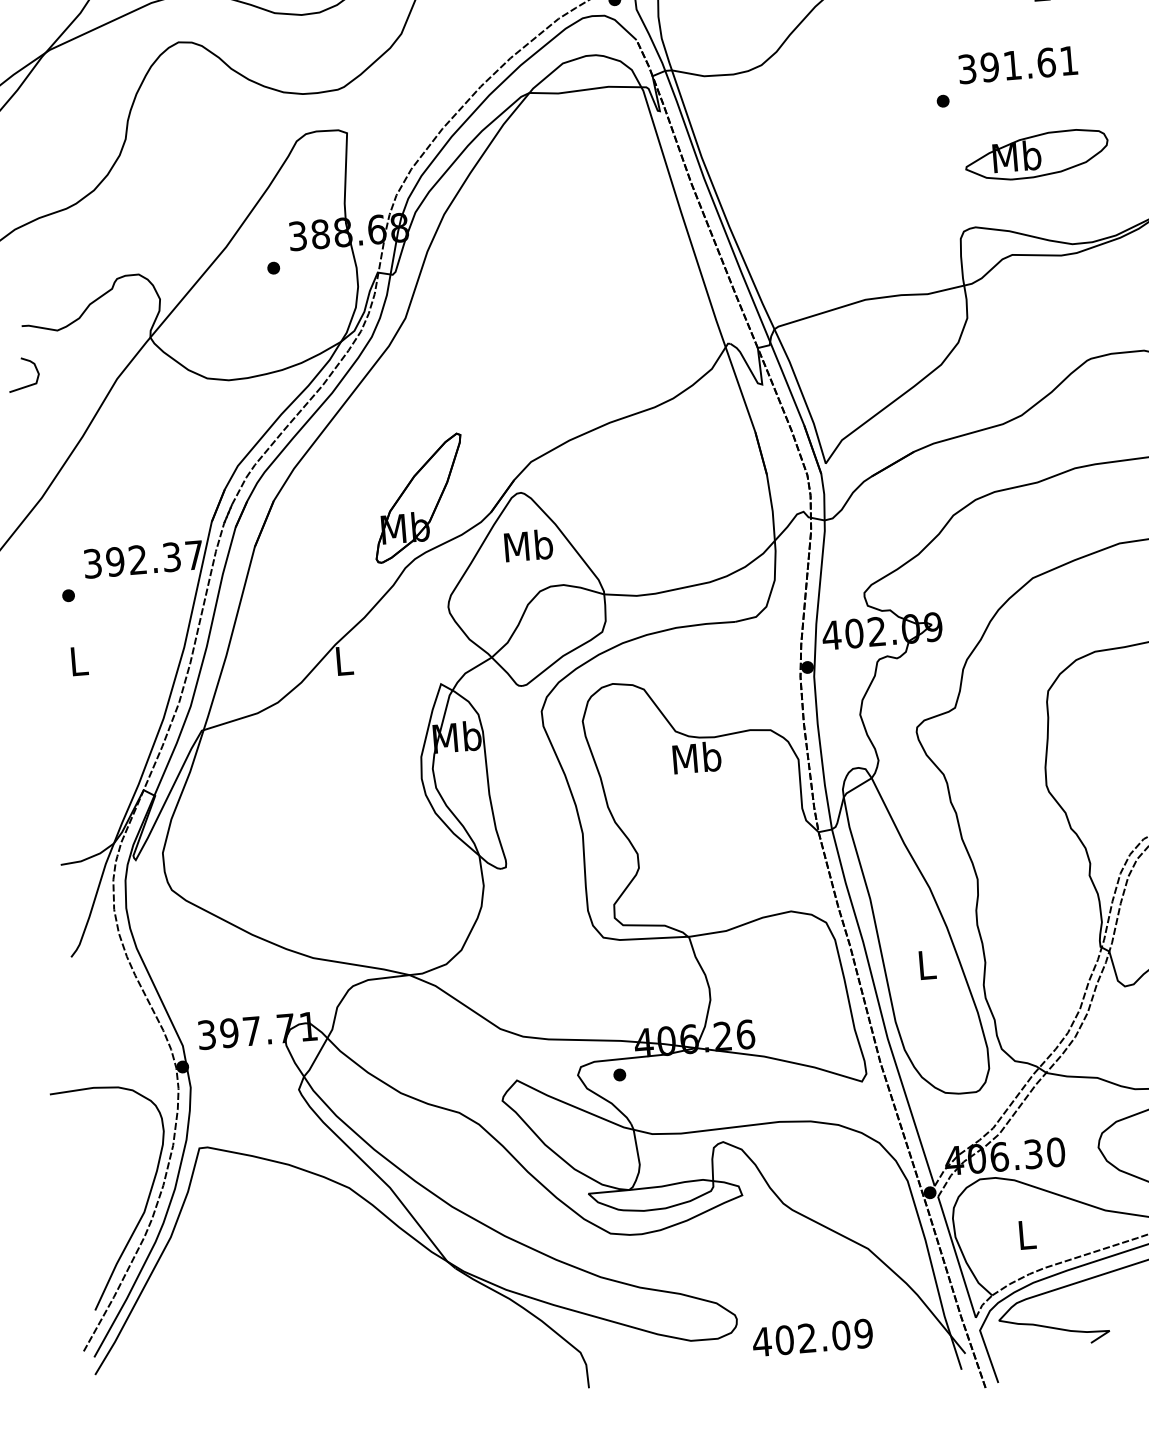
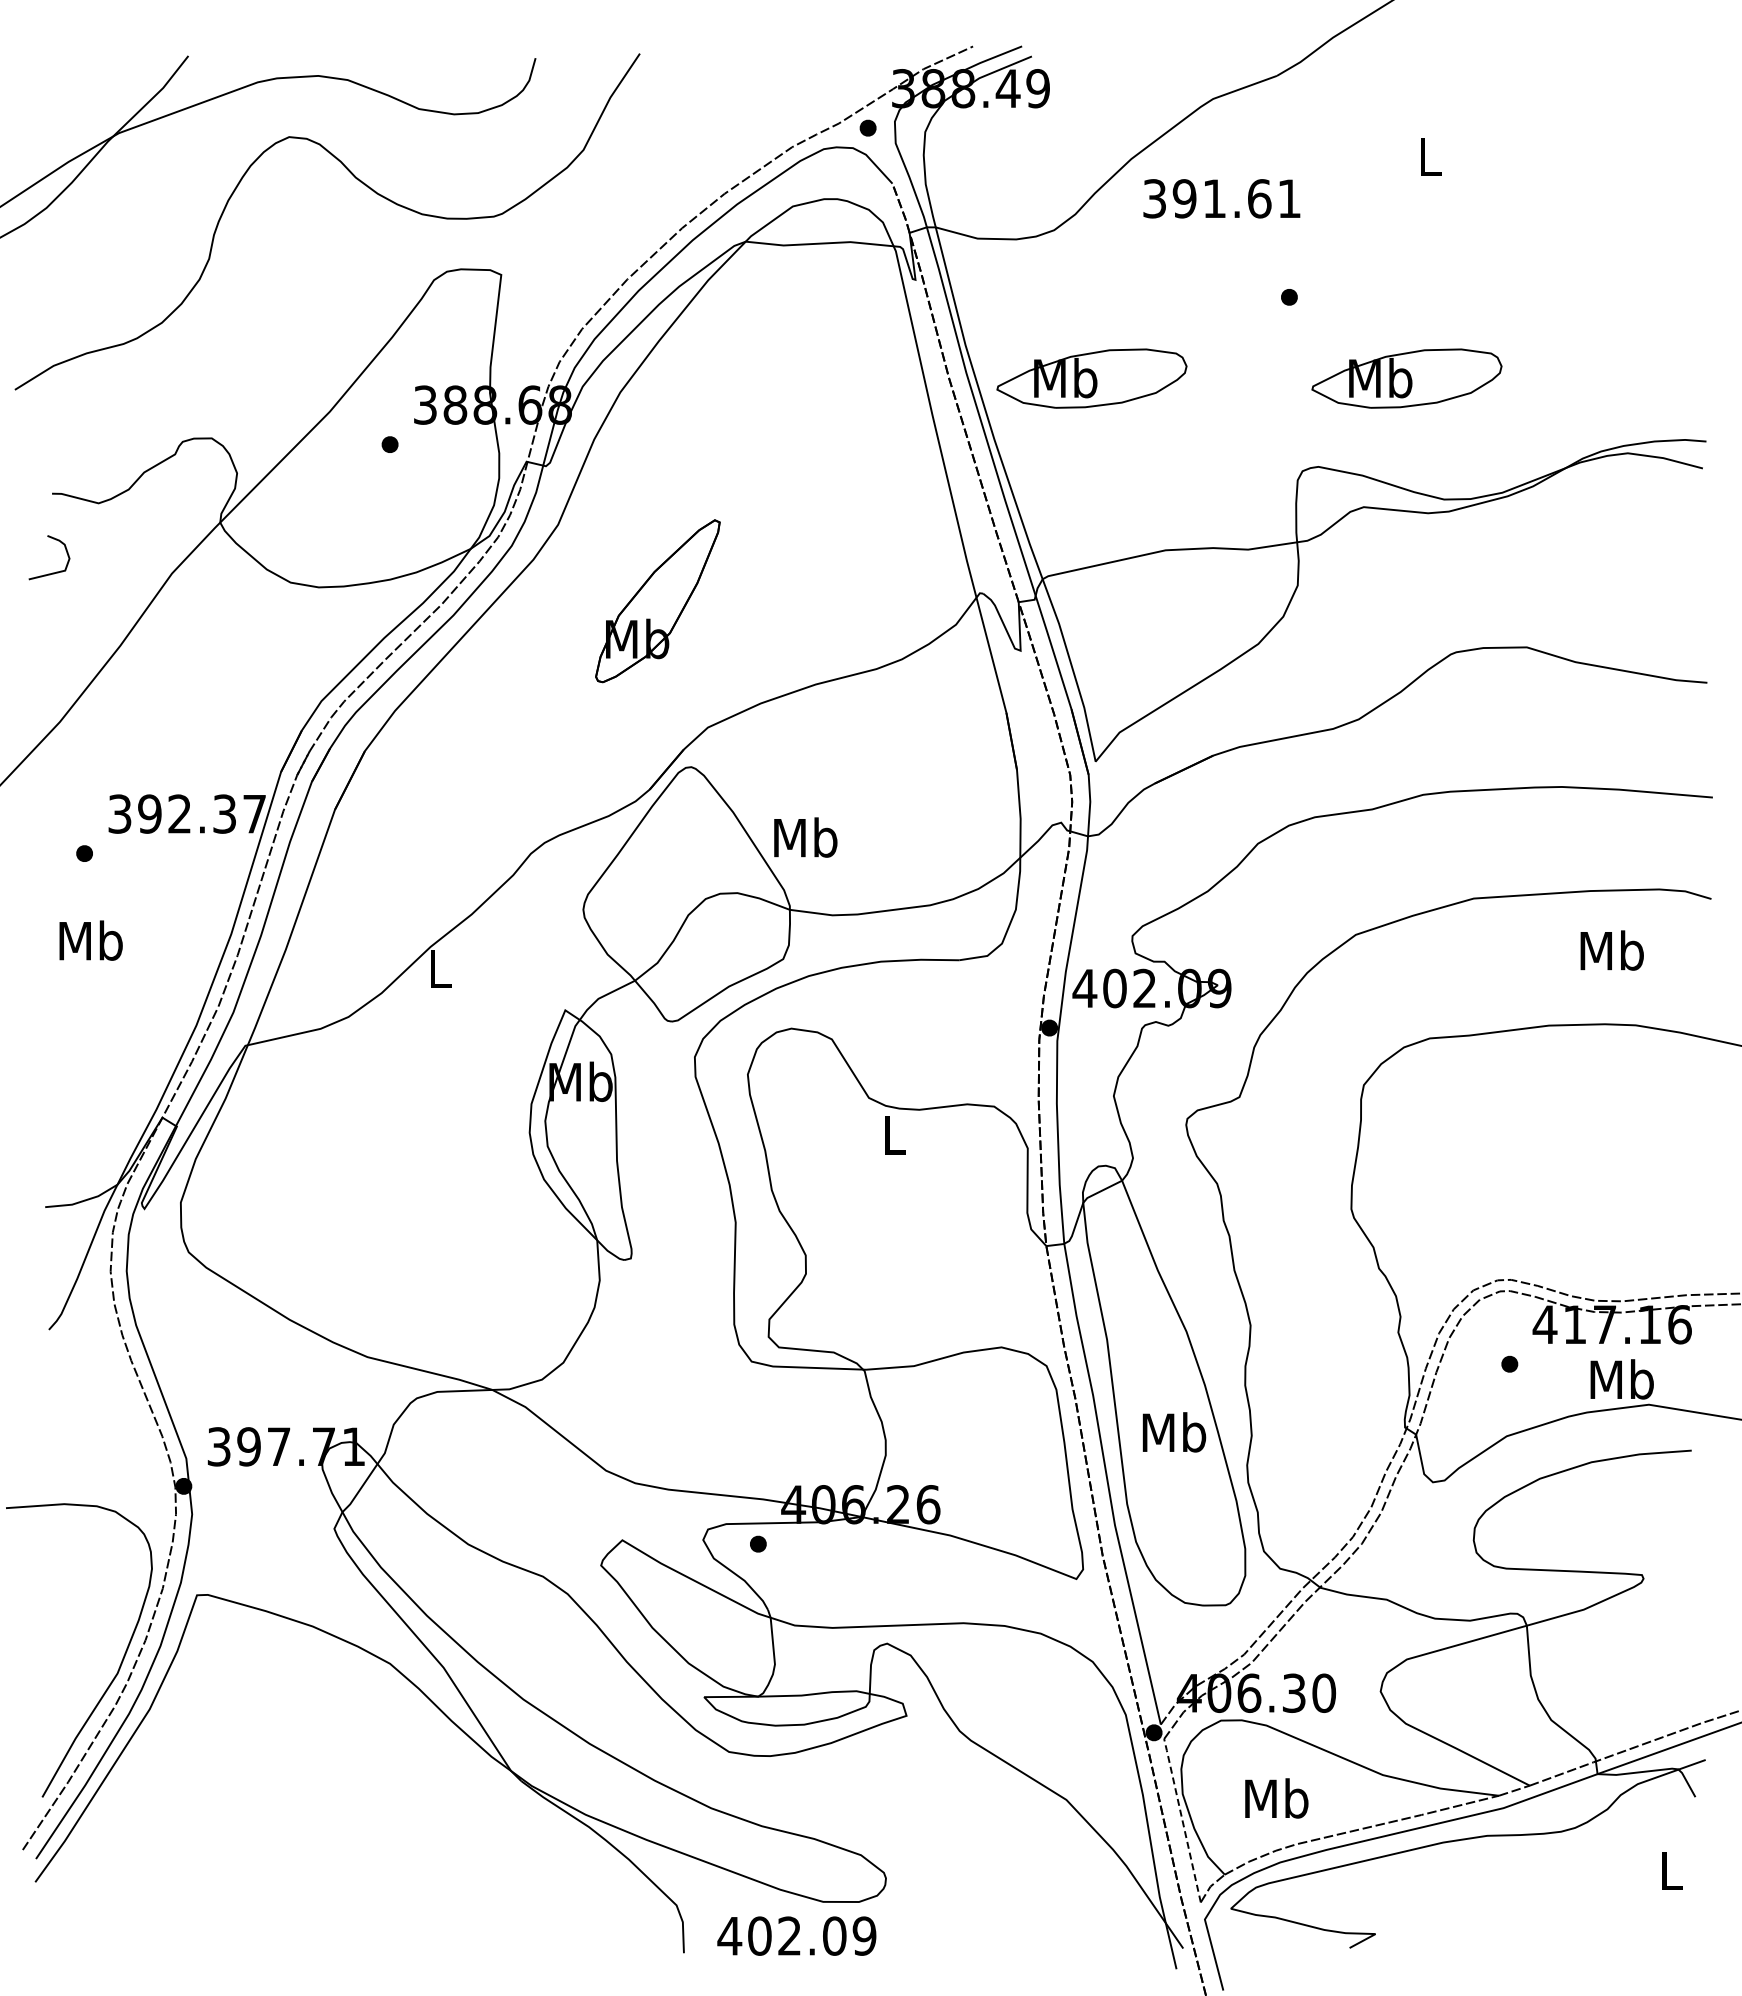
text: (1017, 64) -> (1221, 198), moved
part: (798, 174) -> (1091, 378), added
part: (418, 498) -> (657, 601), moved
text: (528, 545) -> (805, 837), moved
text: (78, 660) -> (90, 940), L -> Mb
text: (697, 757) -> (894, 1134), Mb -> L
text: (926, 964) -> (1174, 1432), L -> Mb
text: (1026, 1234) -> (1276, 1798), L -> Mb
line: (956, 1256) -> (1182, 1819), solid -> dashed
text: (812, 1337) -> (796, 1935), moved

